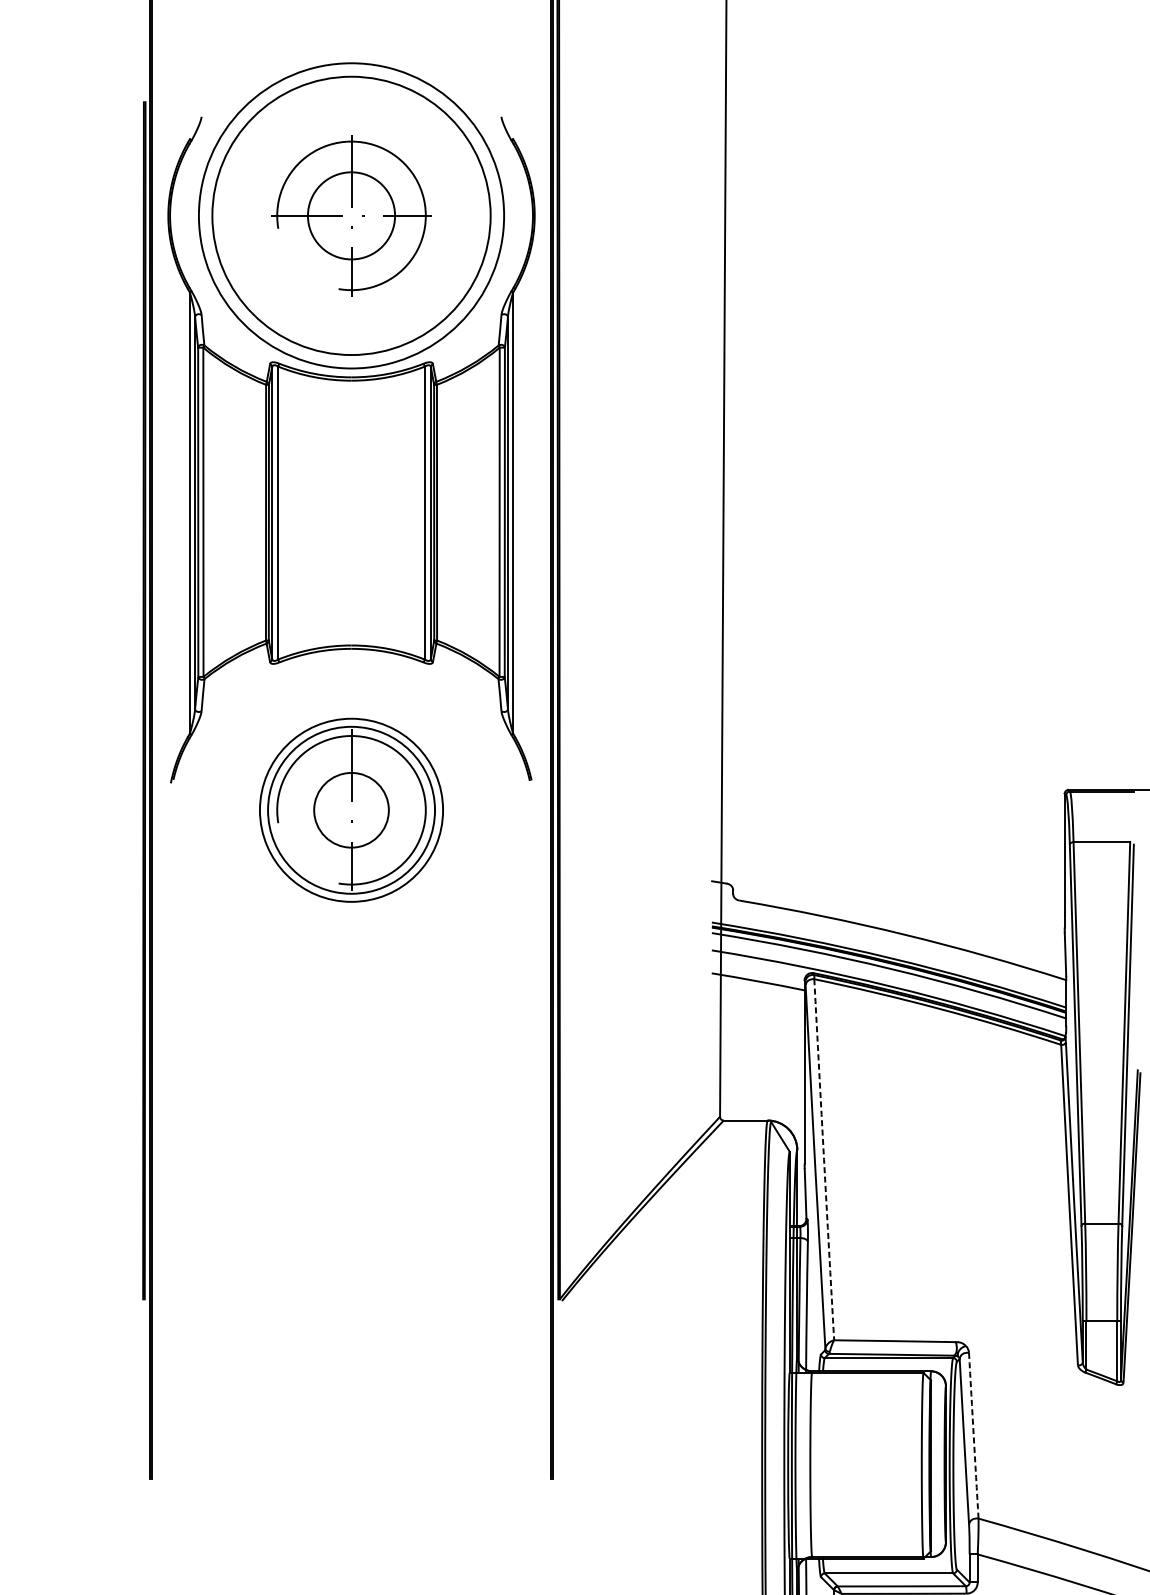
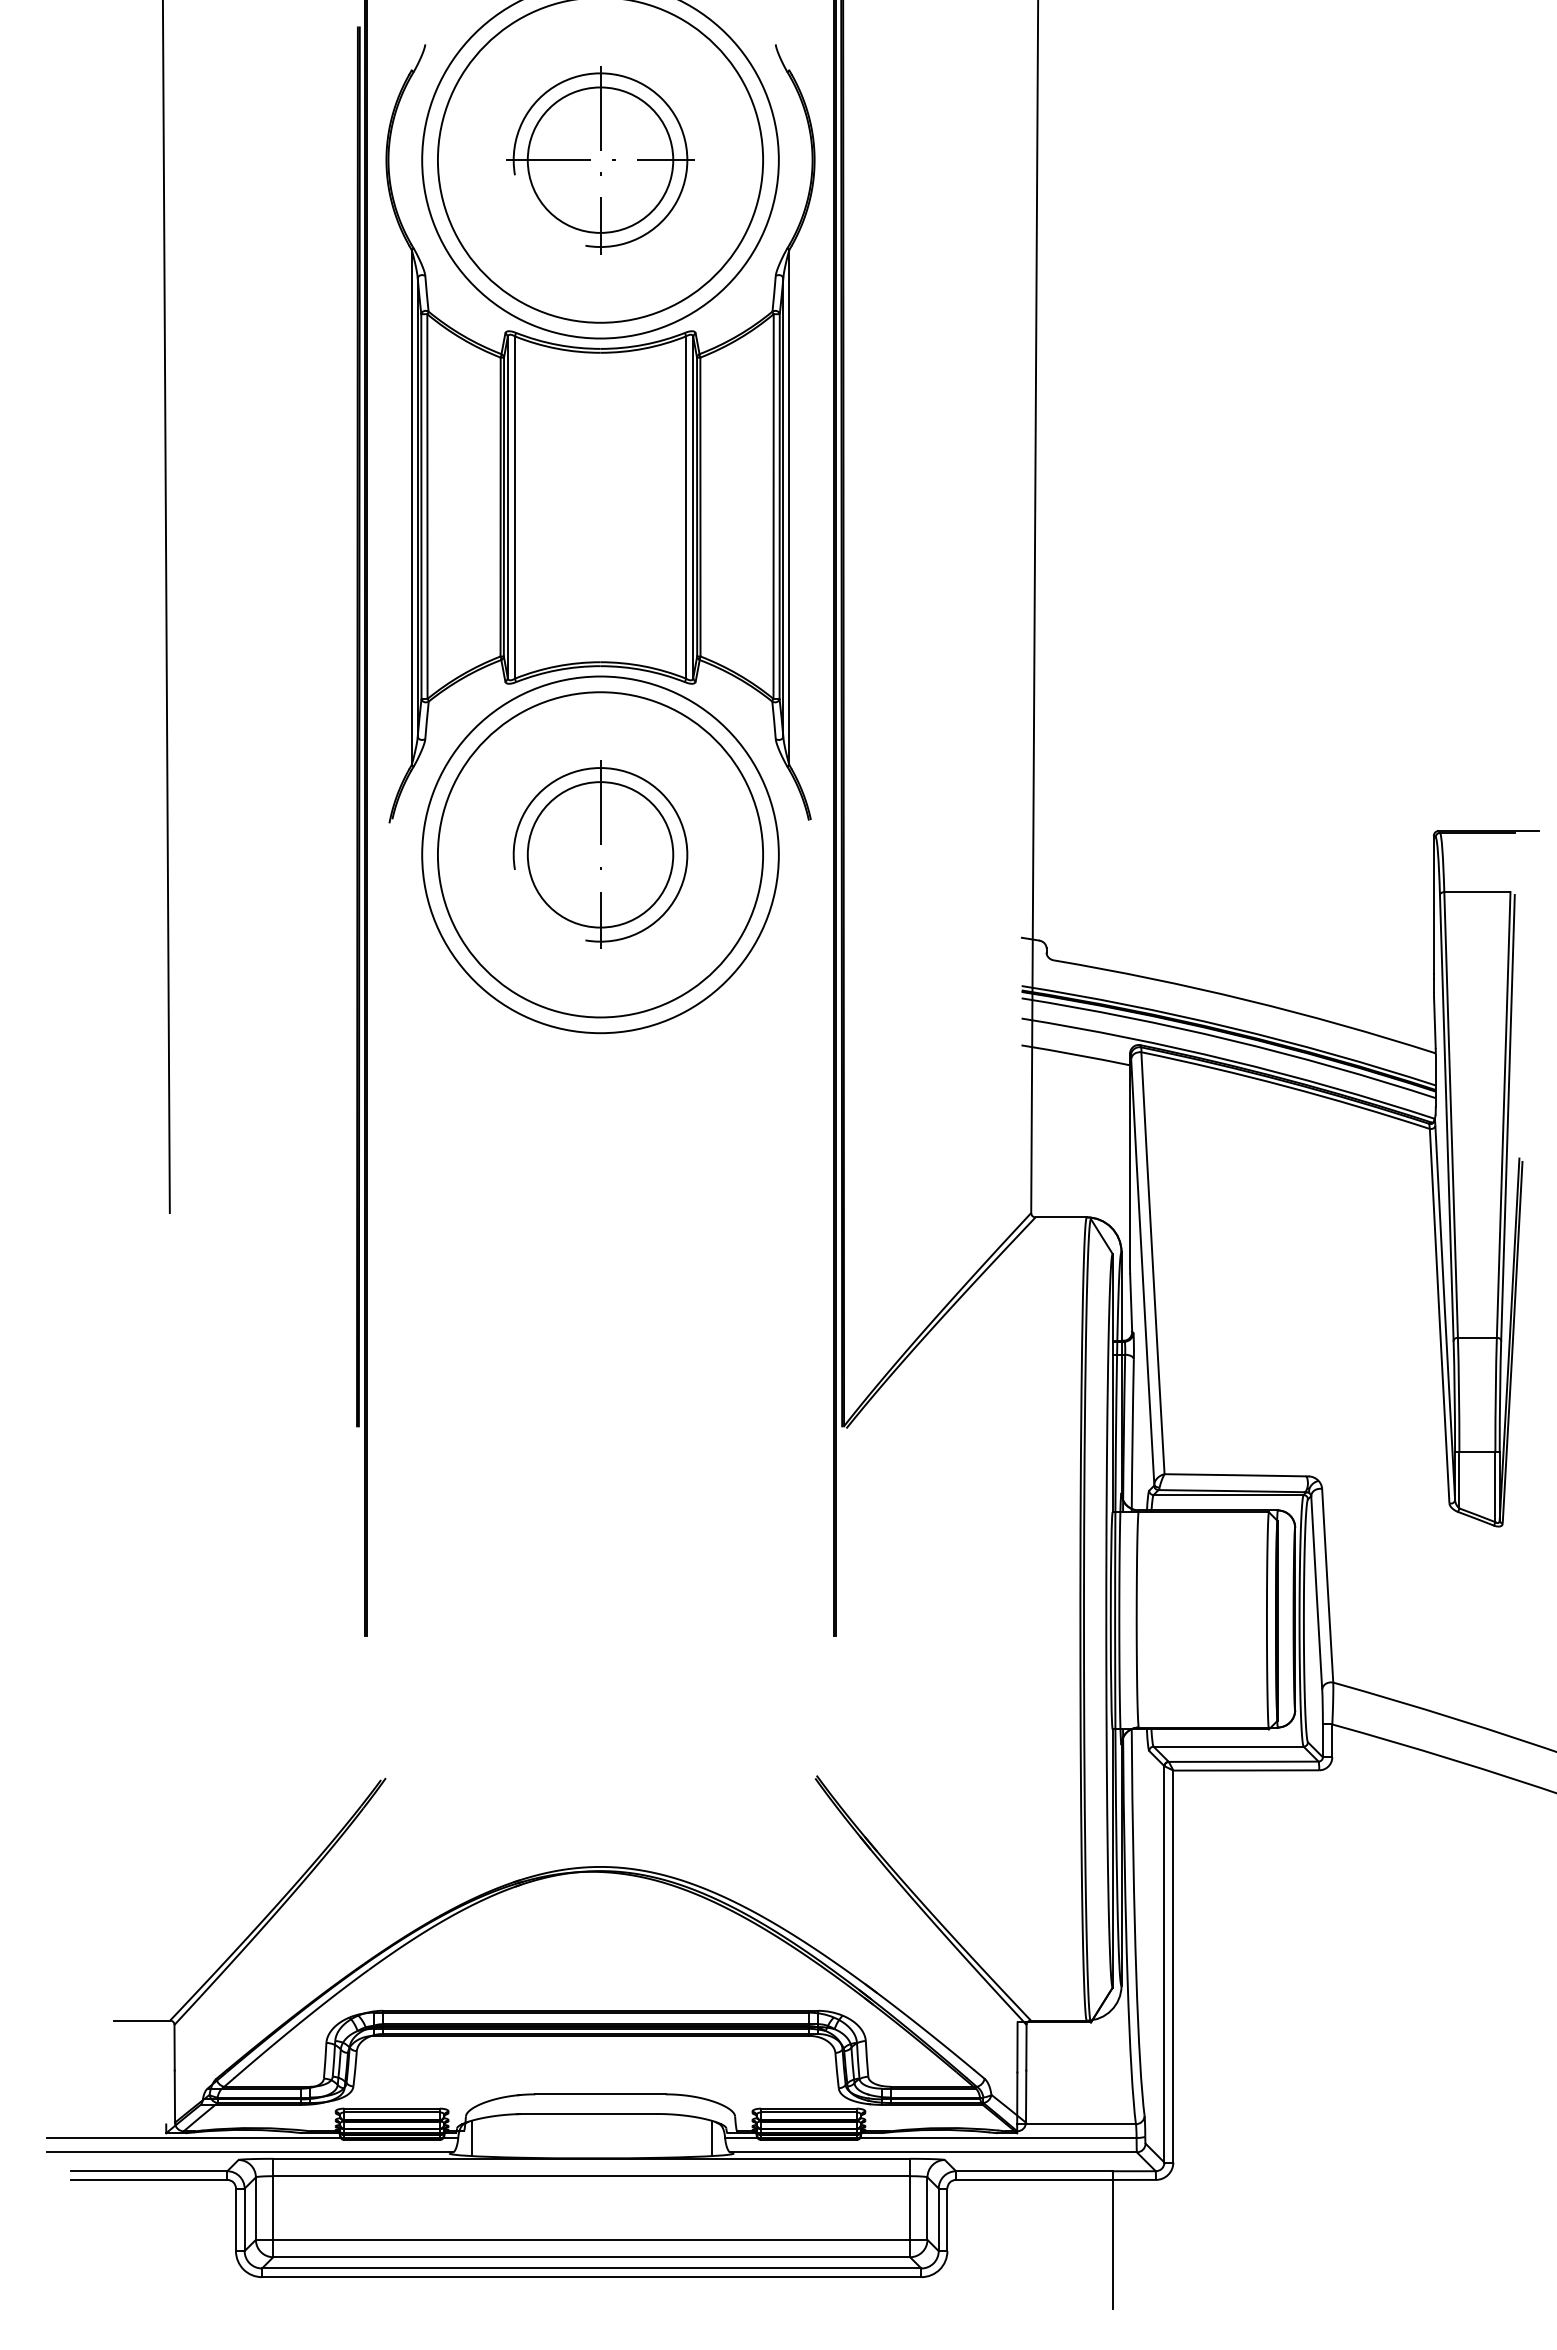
circle: (351, 215) -> (600, 159), size x1.43
circle: (351, 810) -> (600, 854), size x1.67
circle: (351, 810) -> (600, 854), size x1.67
circle: (351, 810) -> (600, 854), size x1.67
arc: (823, 1159) -> (1152, 1263), dashed -> solid
arc: (973, 1435) -> (1327, 1585), dashed -> solid

